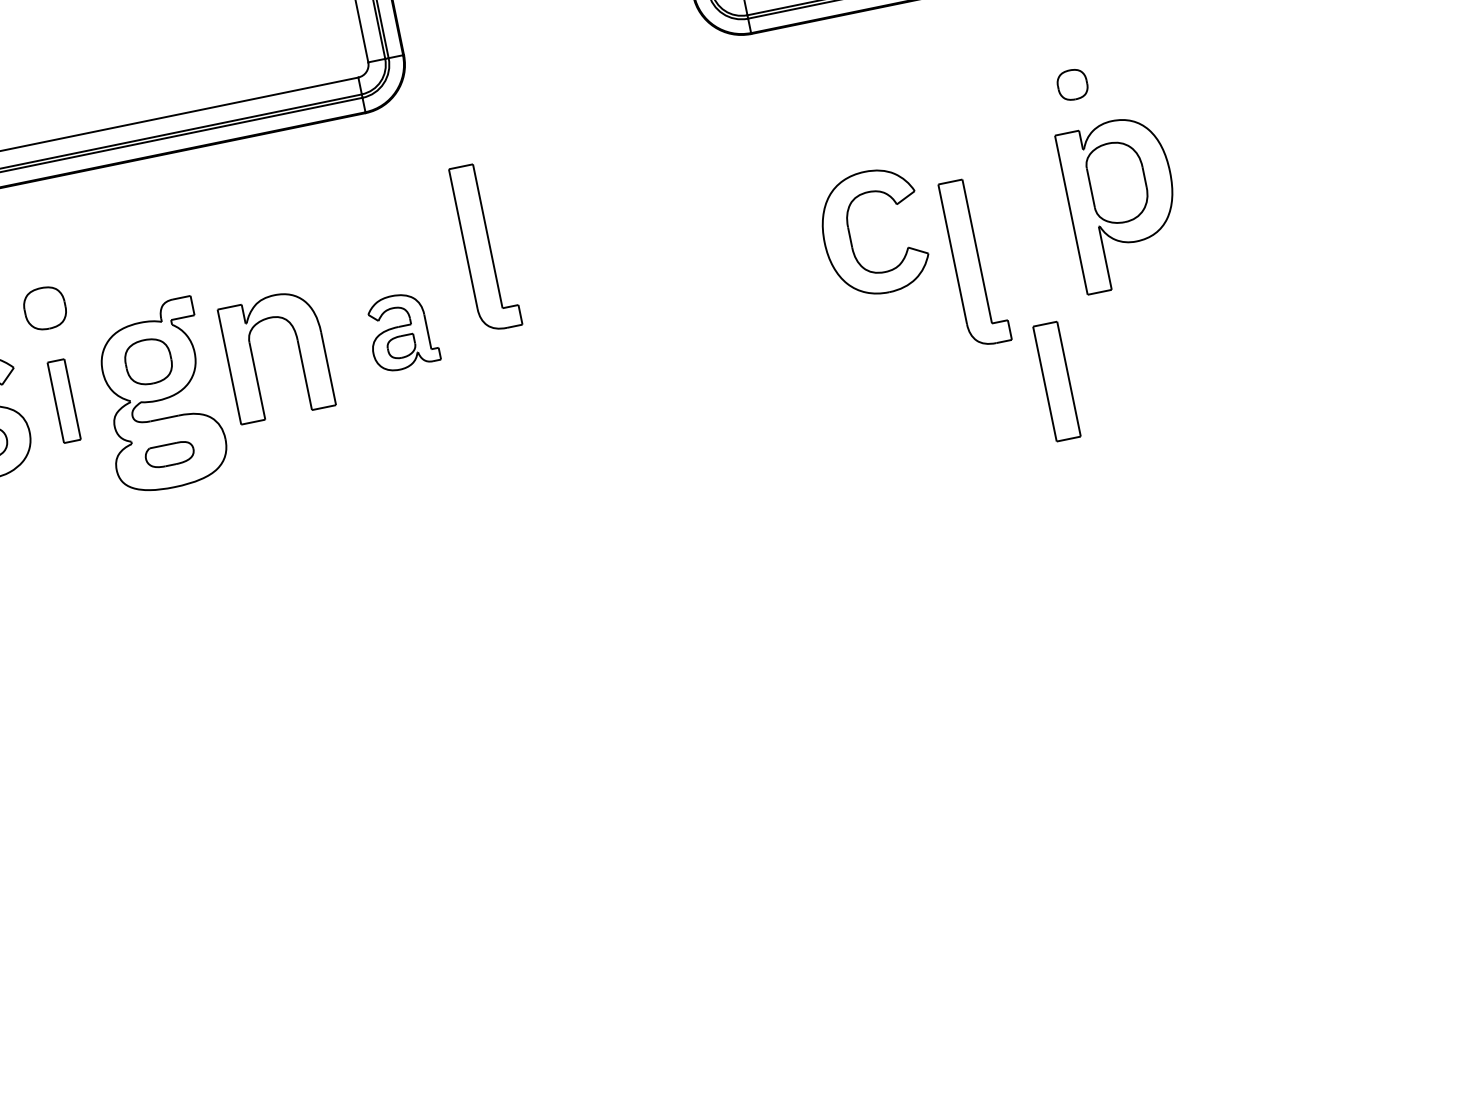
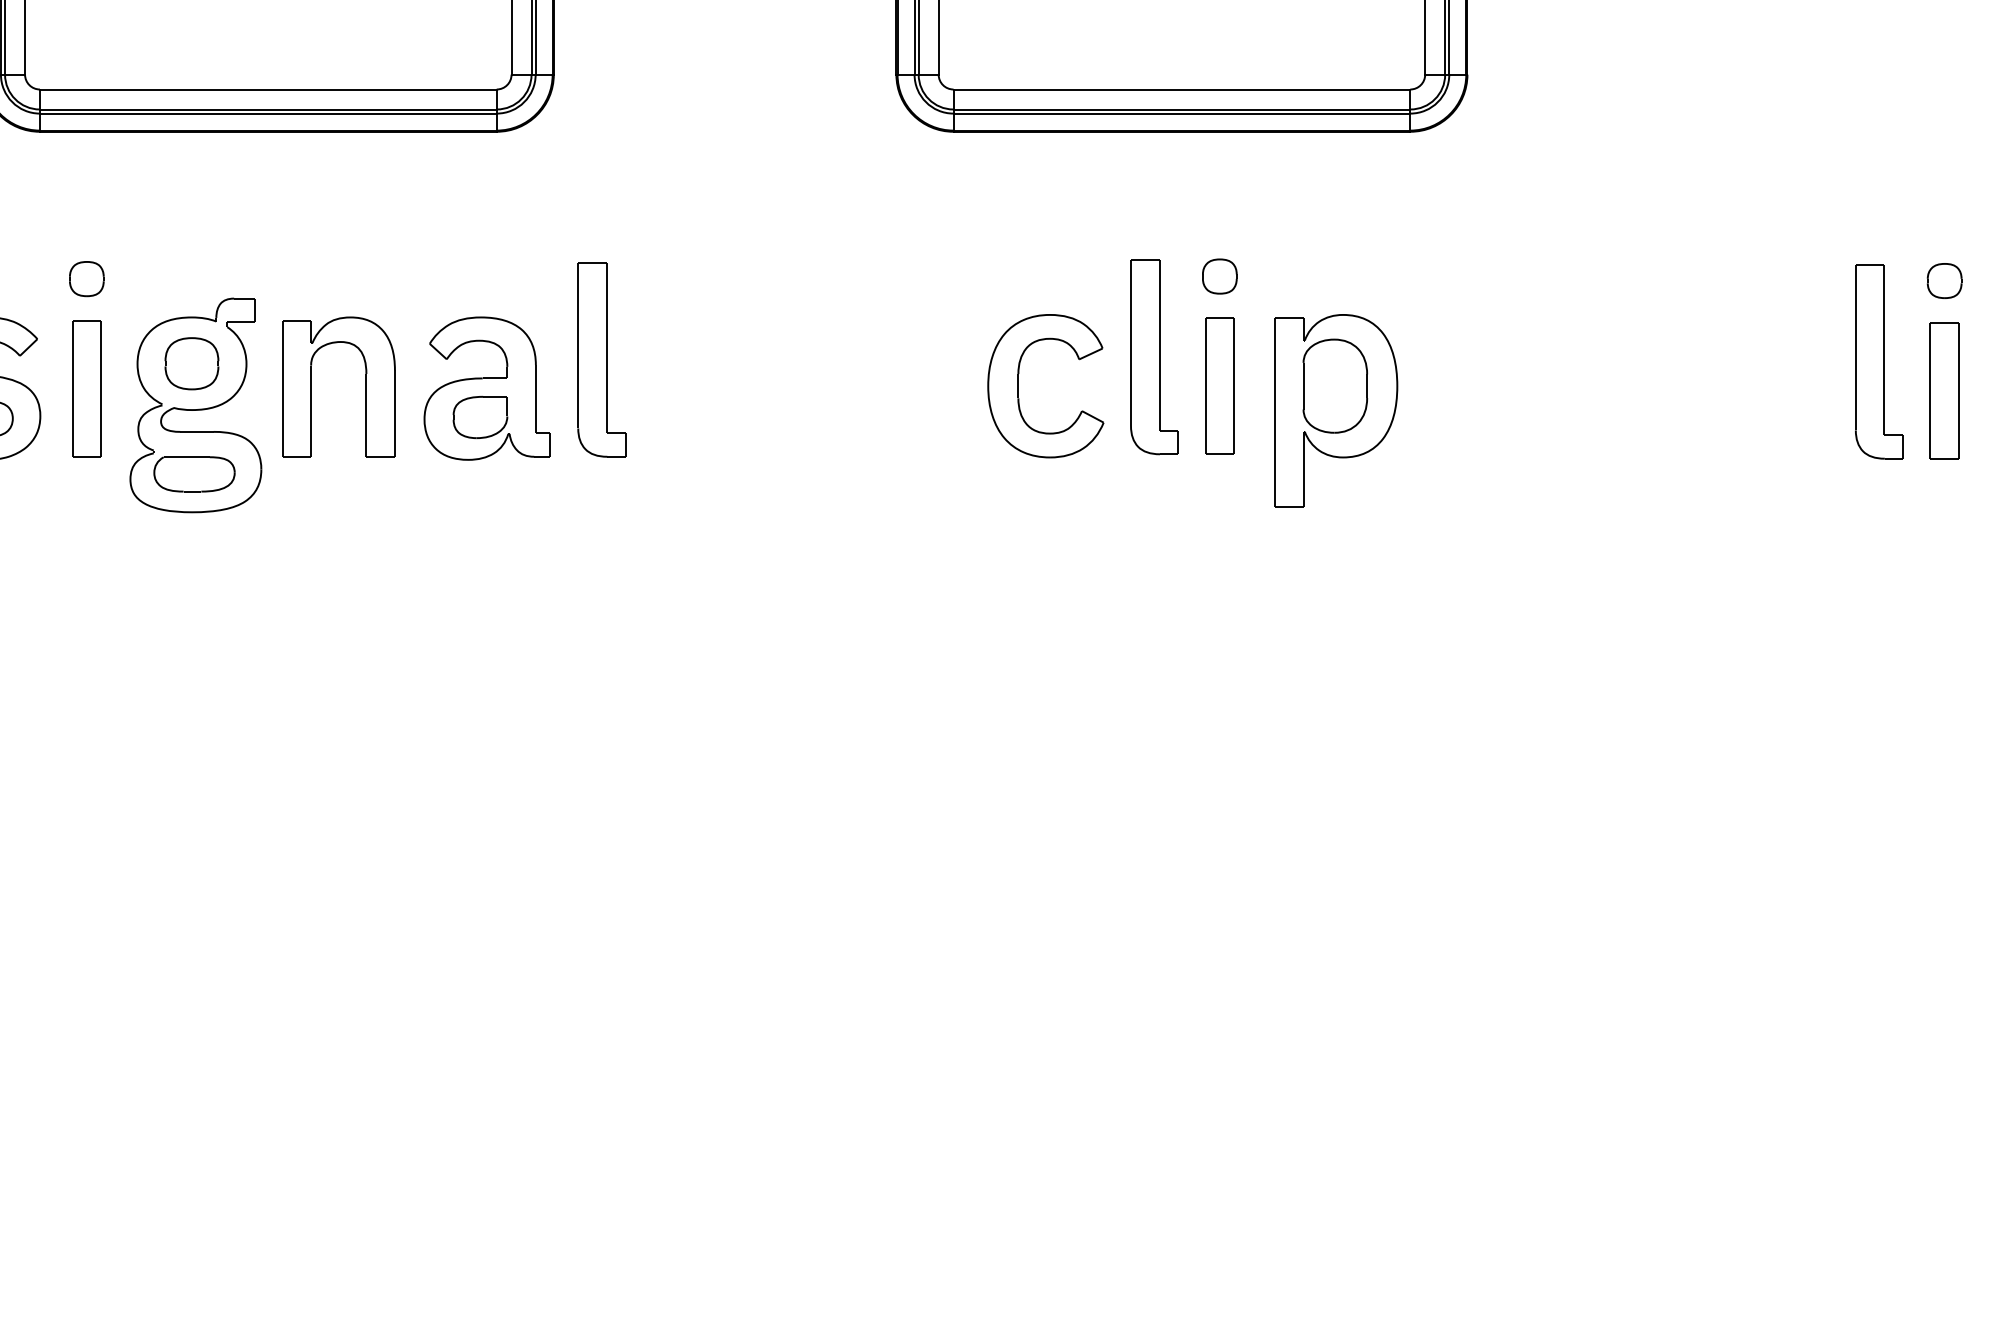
part: (1072, 84) -> (1219, 276), moved
part: (485, 246) -> (601, 359), moved
part: (974, 262) -> (1154, 357), moved
part: (44, 308) -> (86, 279), size x0.71
part: (401, 331) -> (486, 388), size x1.67
part: (1056, 381) -> (1219, 385), moved
part: (63, 400) -> (86, 388), size x1.43
part: (169, 454) -> (194, 474), size x1.43

